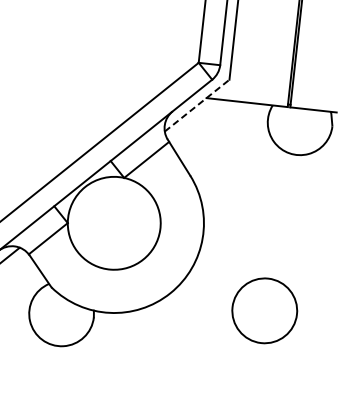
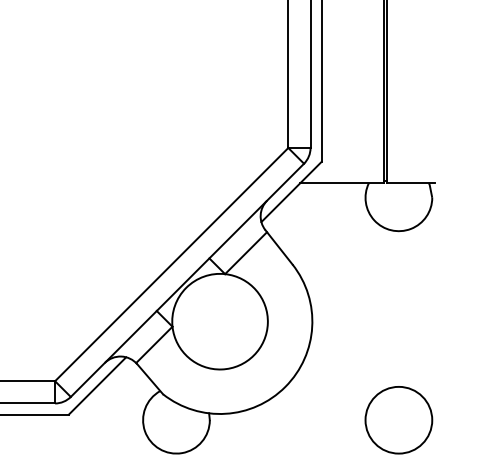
line: (197, 105) -> (291, 191), dashed -> solid
circle: (264, 311) -> (398, 420), moved

